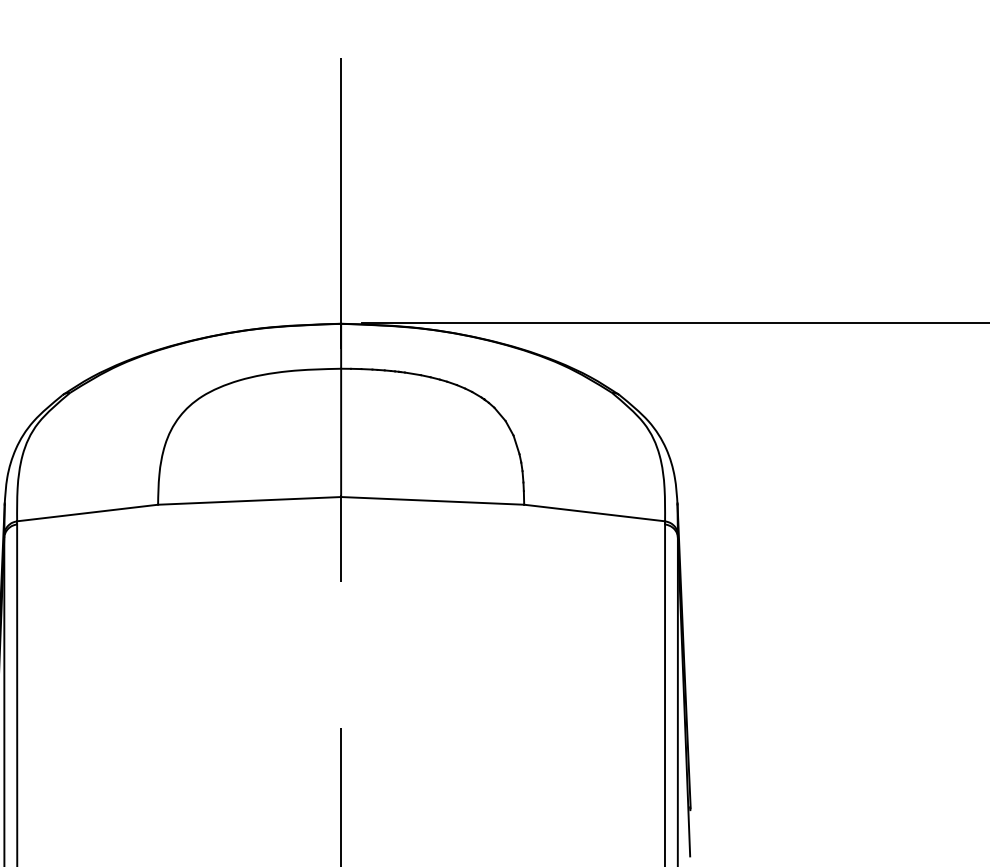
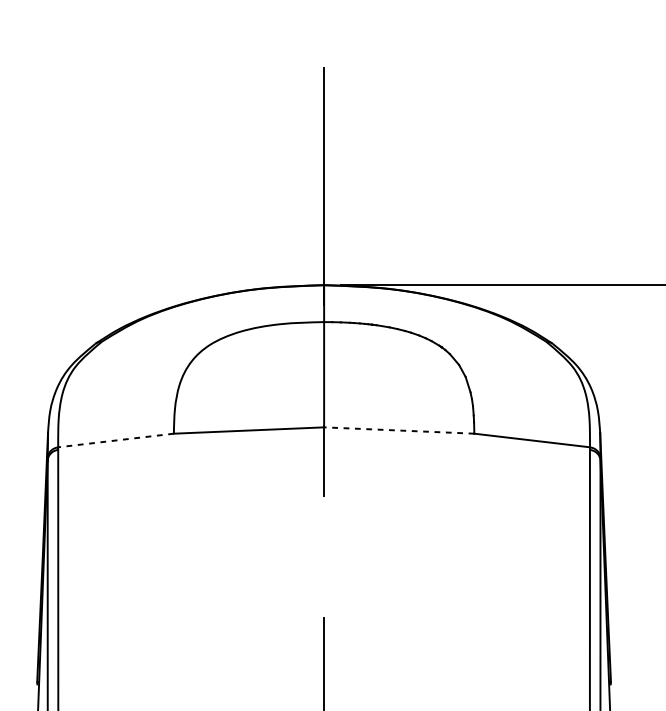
line: (432, 500) -> (399, 430), solid -> dashed
line: (87, 513) -> (115, 440), solid -> dashed

